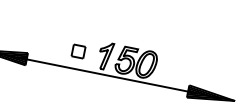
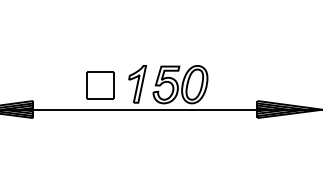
part: (78, 51) -> (100, 85), size x1.67

